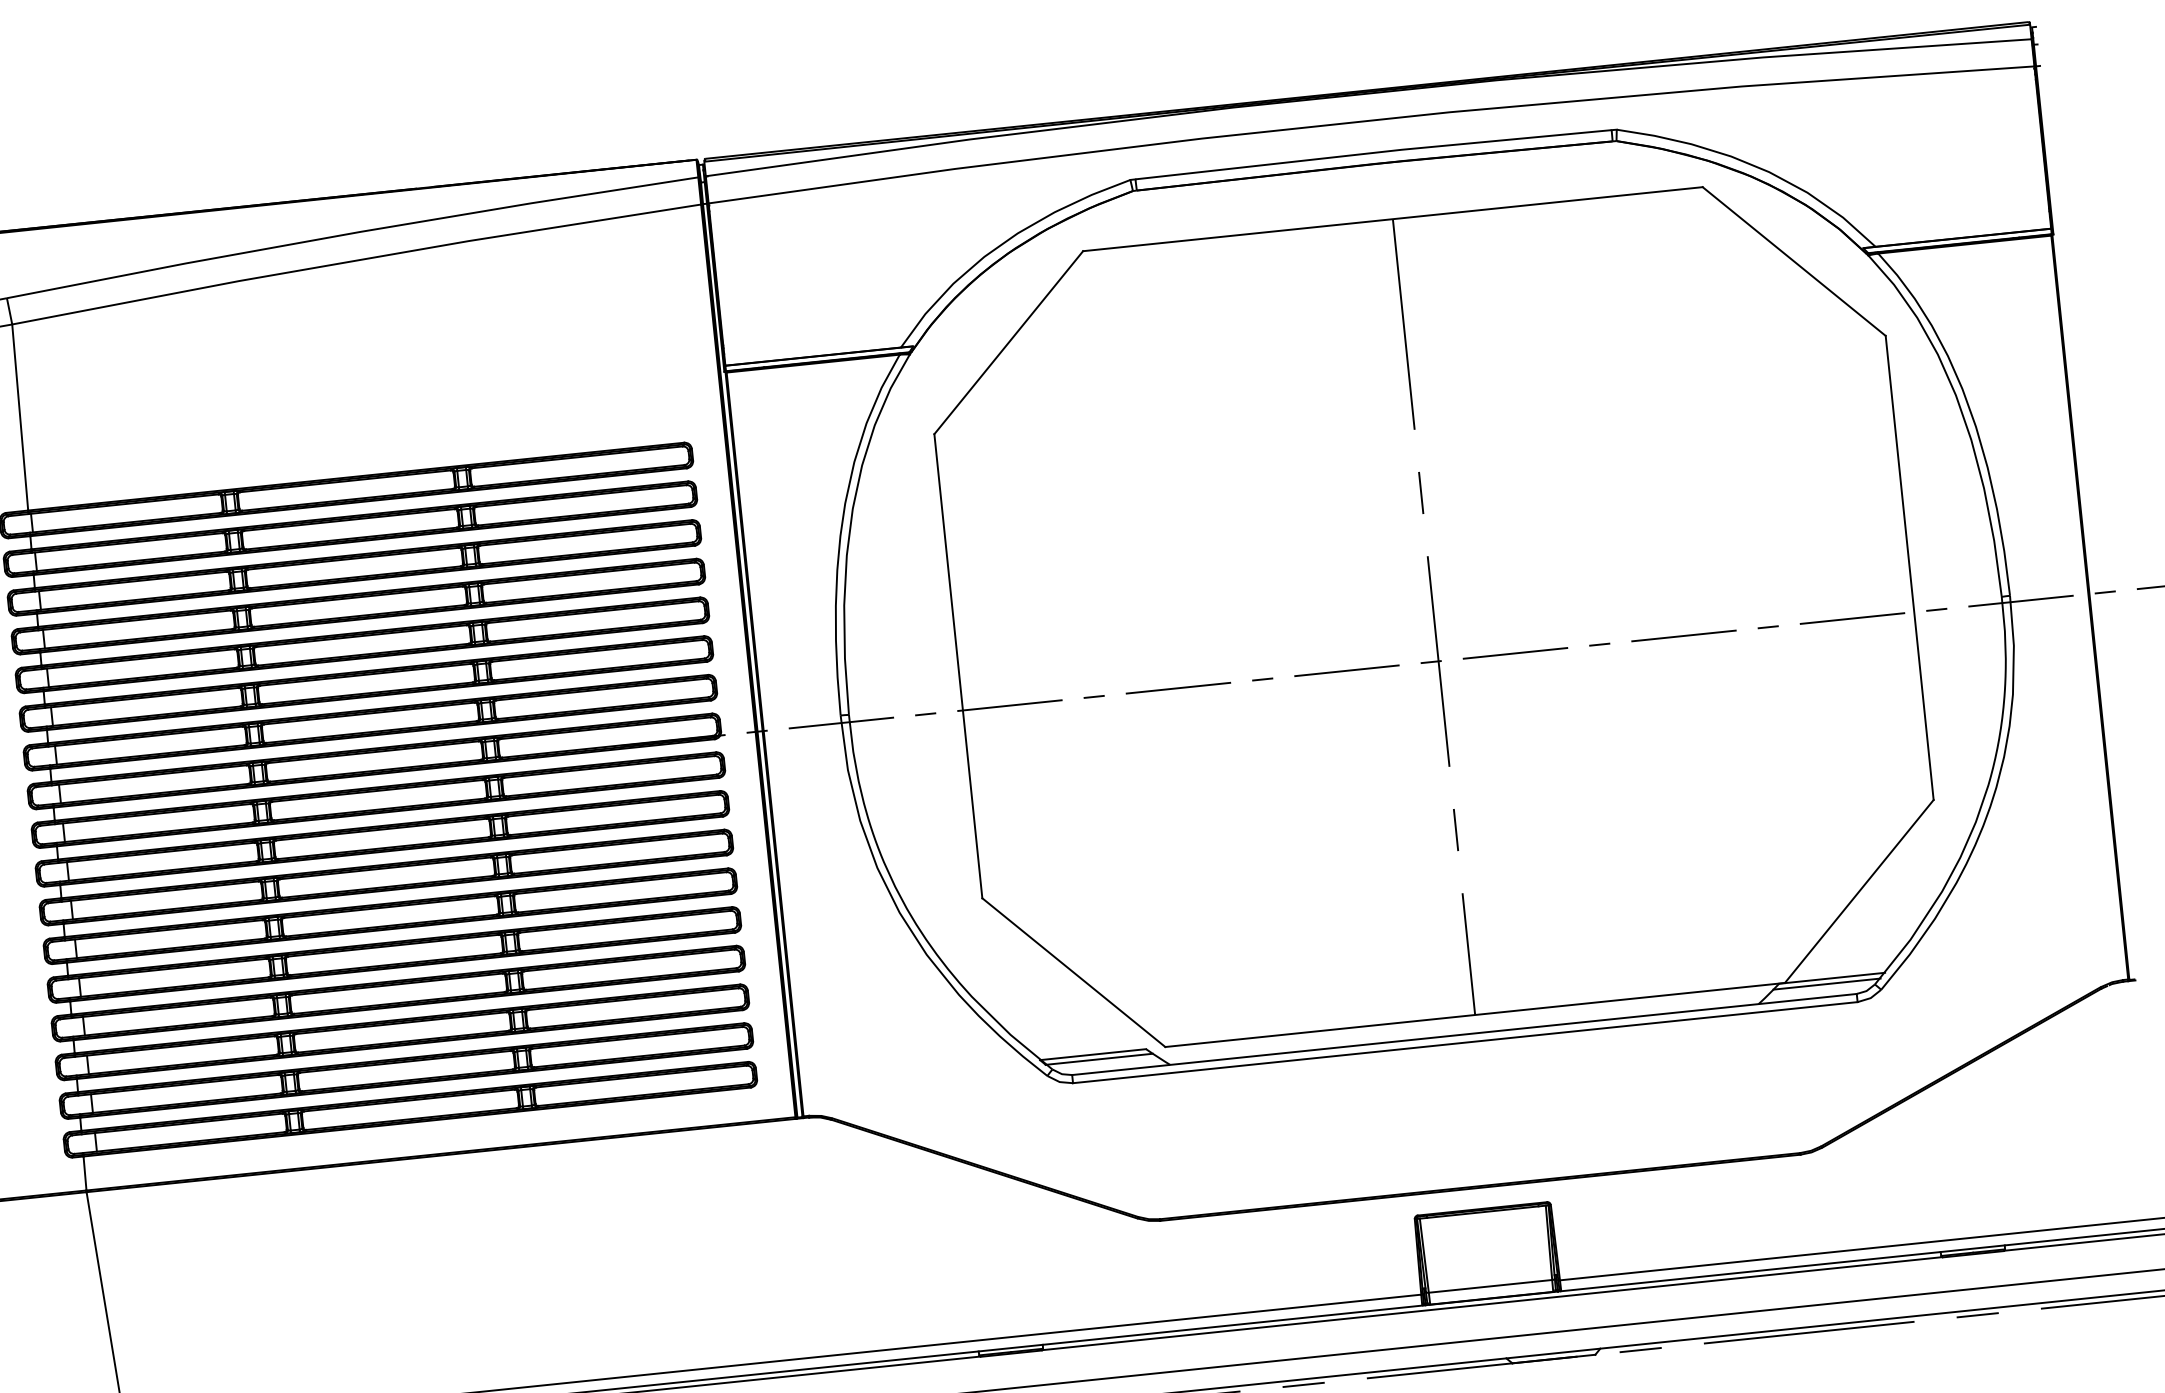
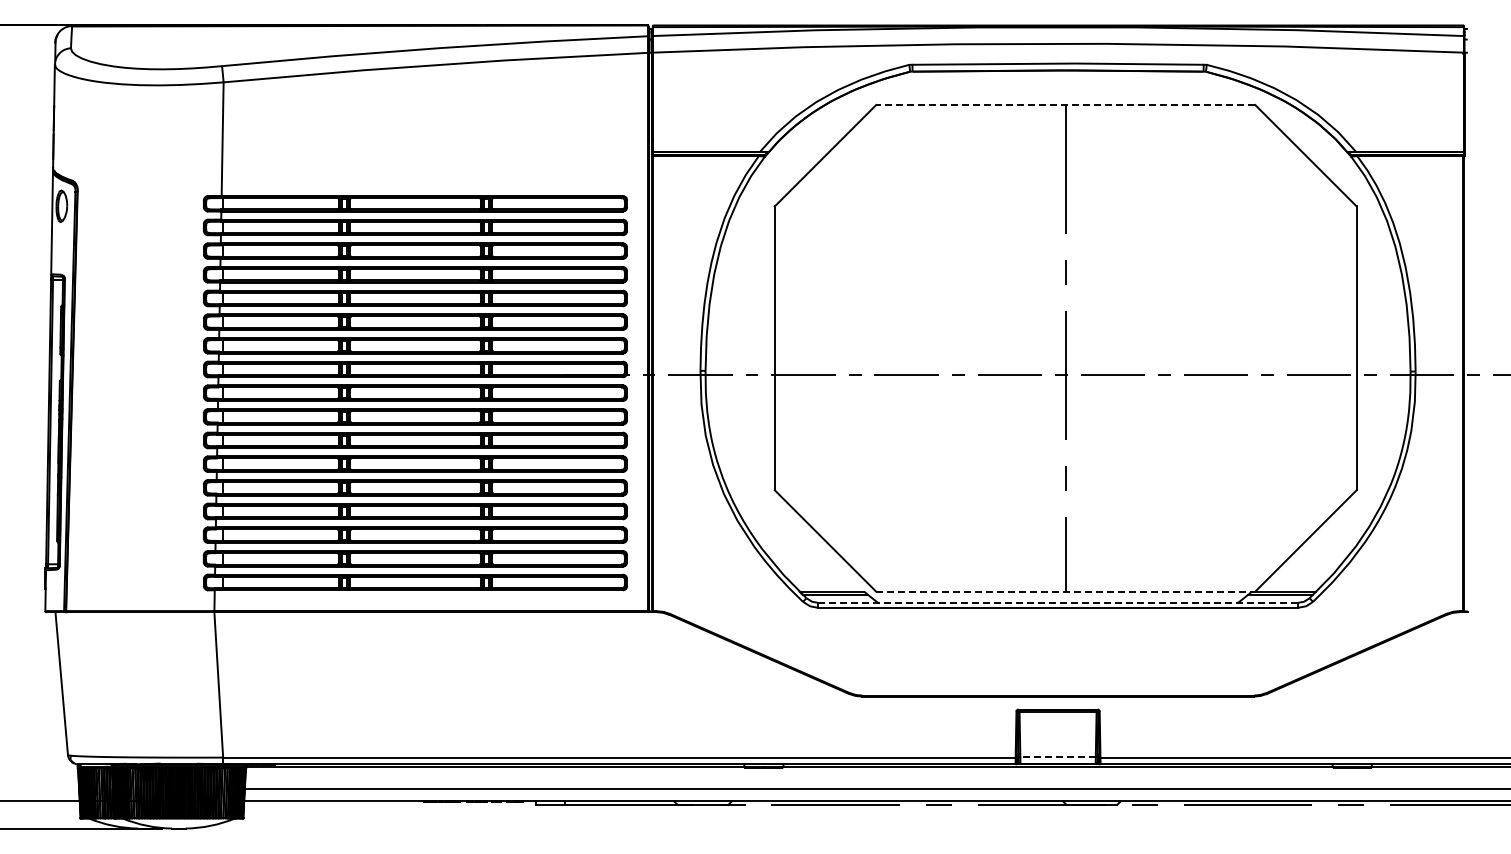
line: (1392, 218) -> (1065, 104), solid -> dashed
line: (1476, 1014) -> (1066, 591), solid -> dashed
line: (1465, 1033) -> (1058, 602), solid -> dashed
line: (1491, 1285) -> (1058, 756), solid -> dashed

